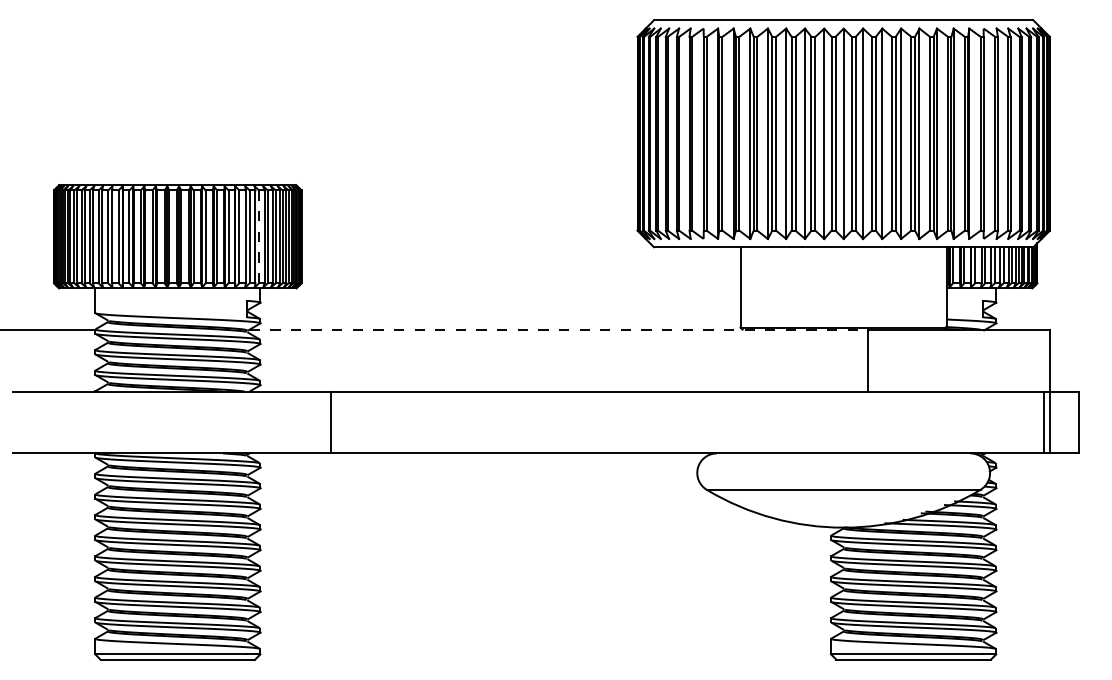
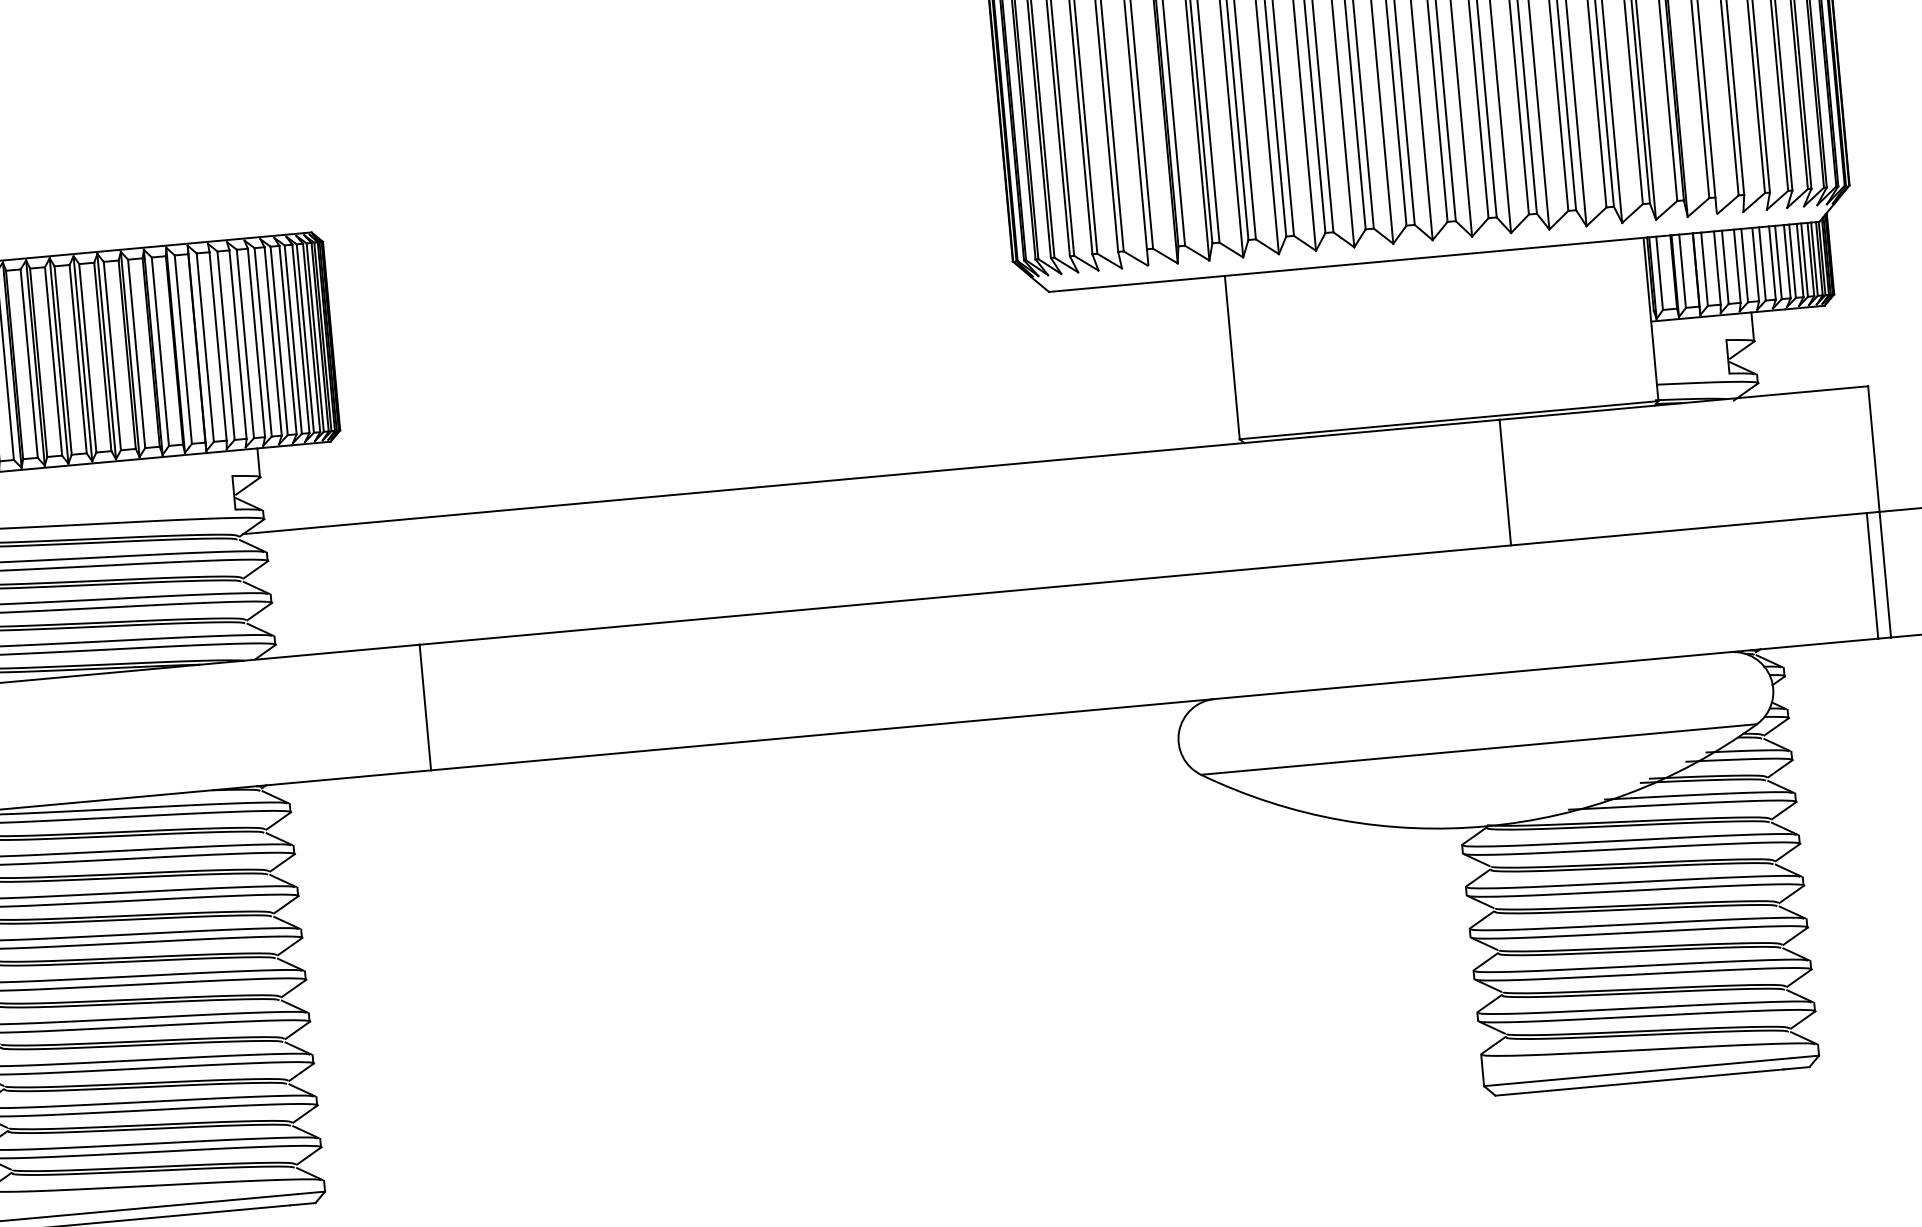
line: (259, 237) -> (246, 345), dashed -> solid
line: (559, 329) -> (872, 476), dashed -> solid

